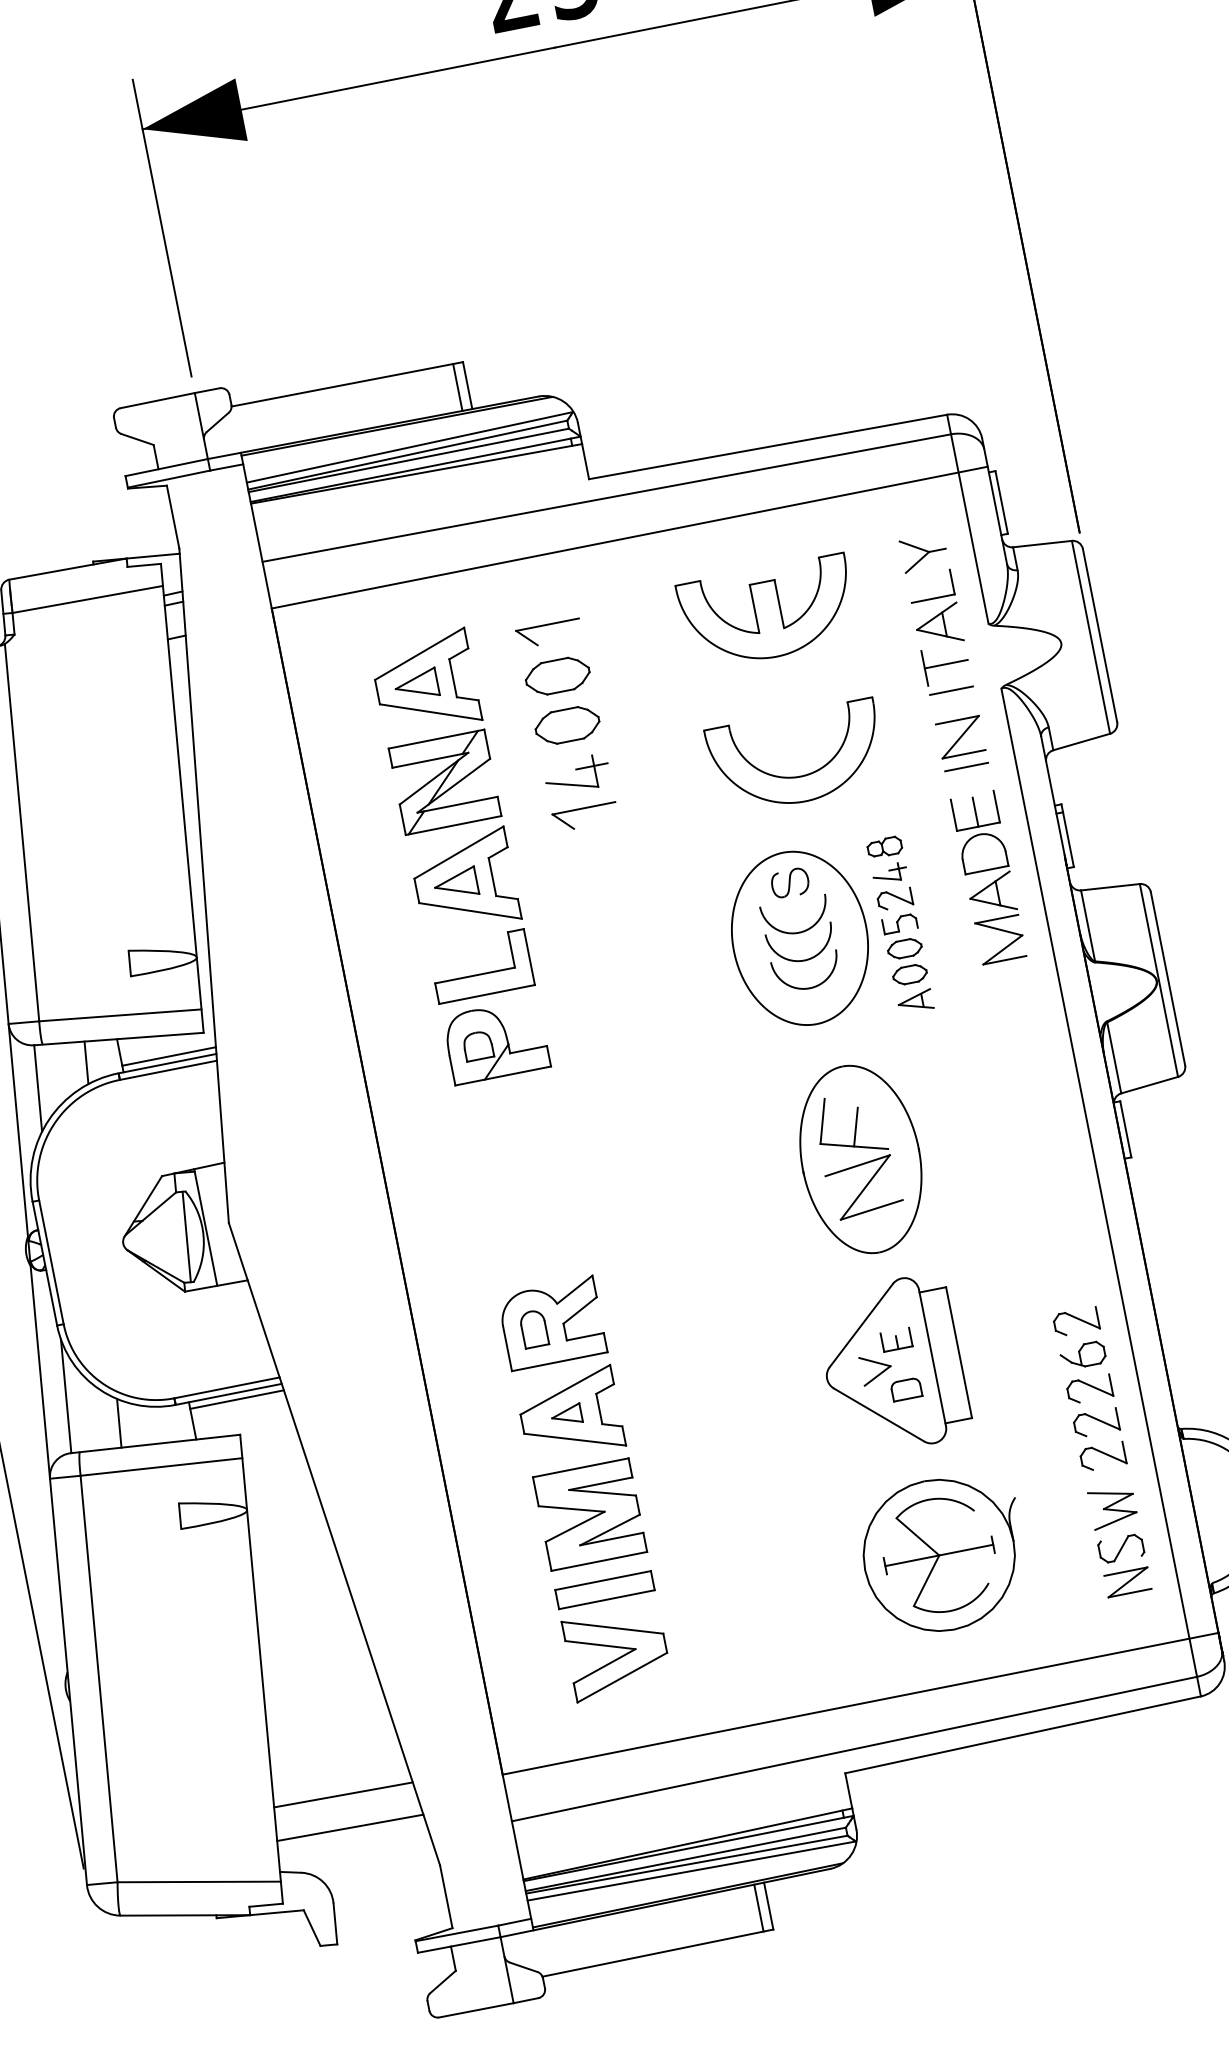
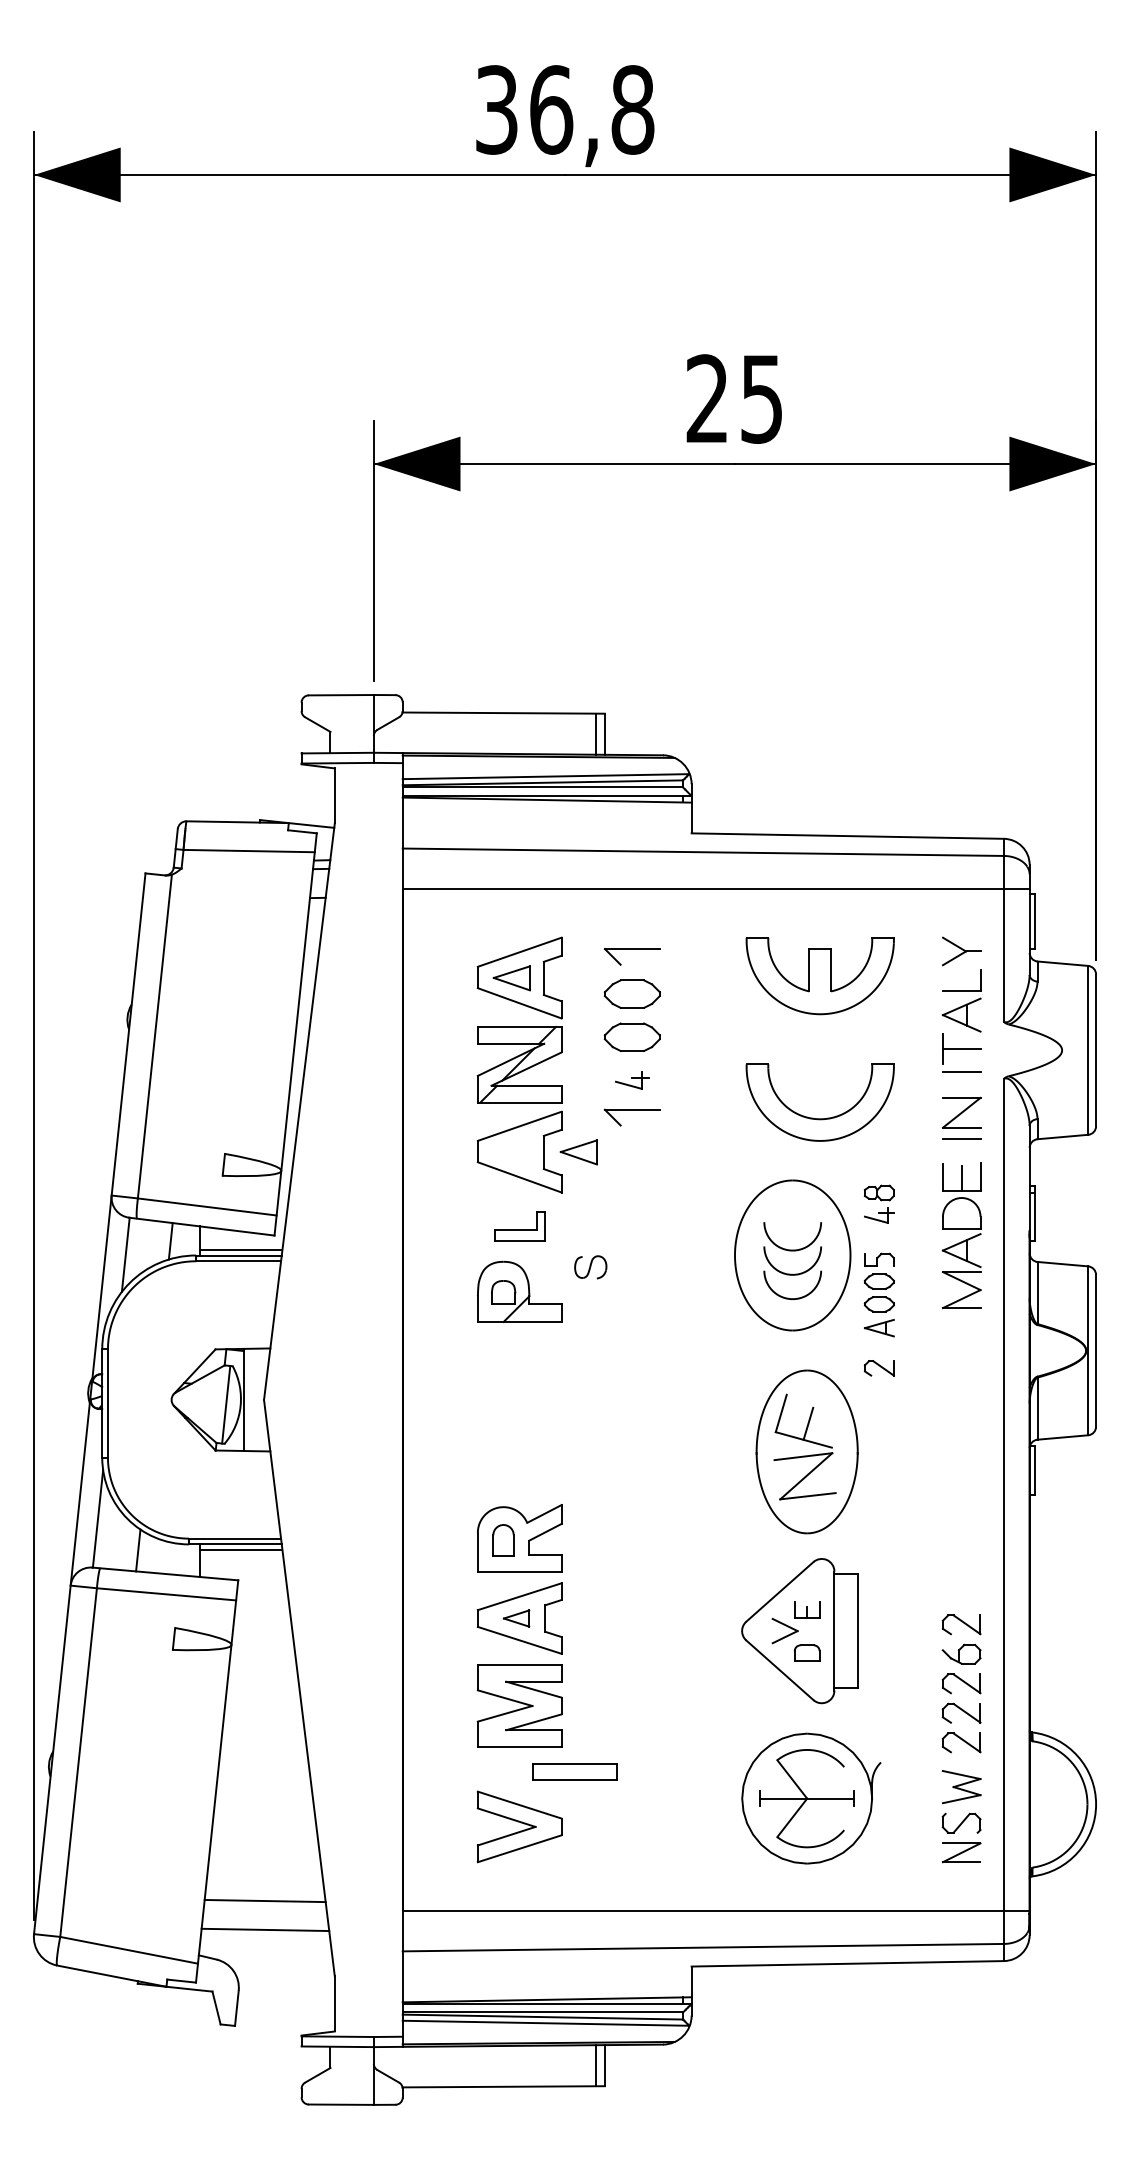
part: (577, 774) -> (632, 1080), size x0.6
part: (789, 883) -> (590, 1267), moved
part: (455, 884) -> (578, 1152), moved
part: (894, 899) -> (878, 1368), moved
part: (481, 967) -> (519, 1226), size x0.6
part: (604, 1589) -> (574, 1771), moved

